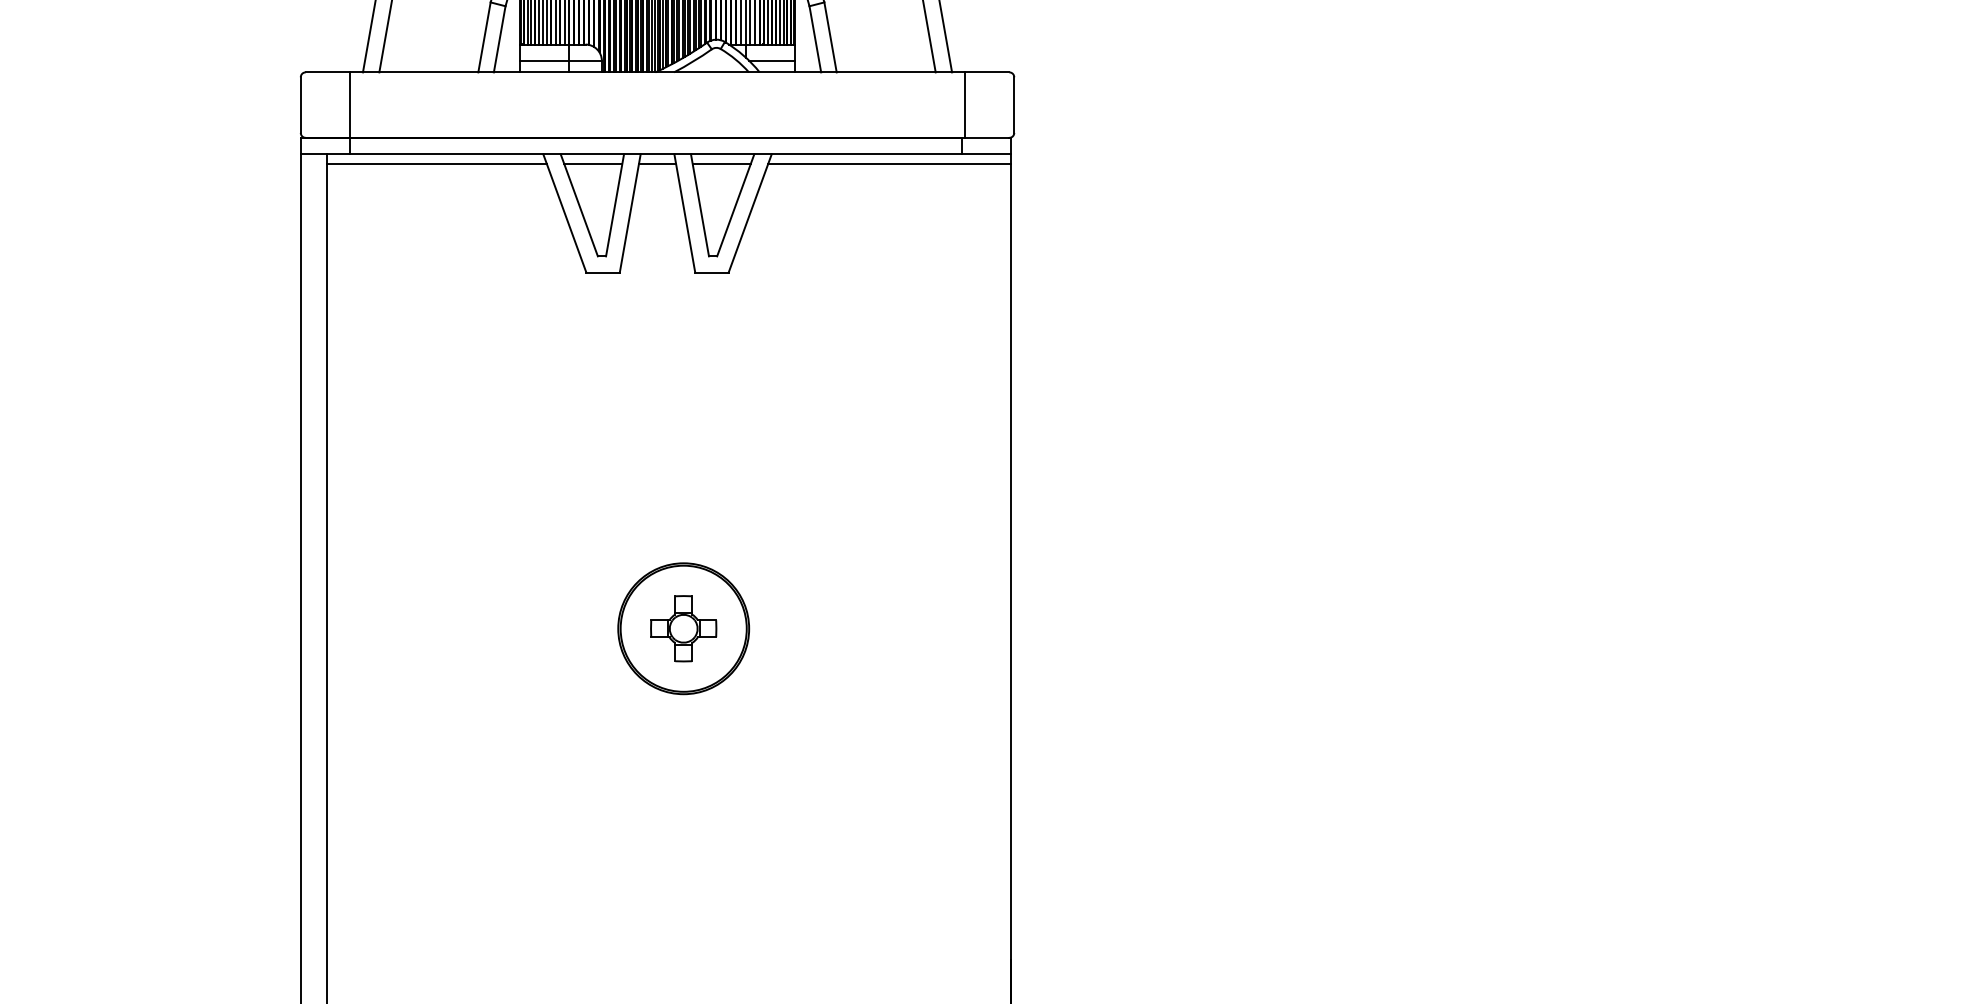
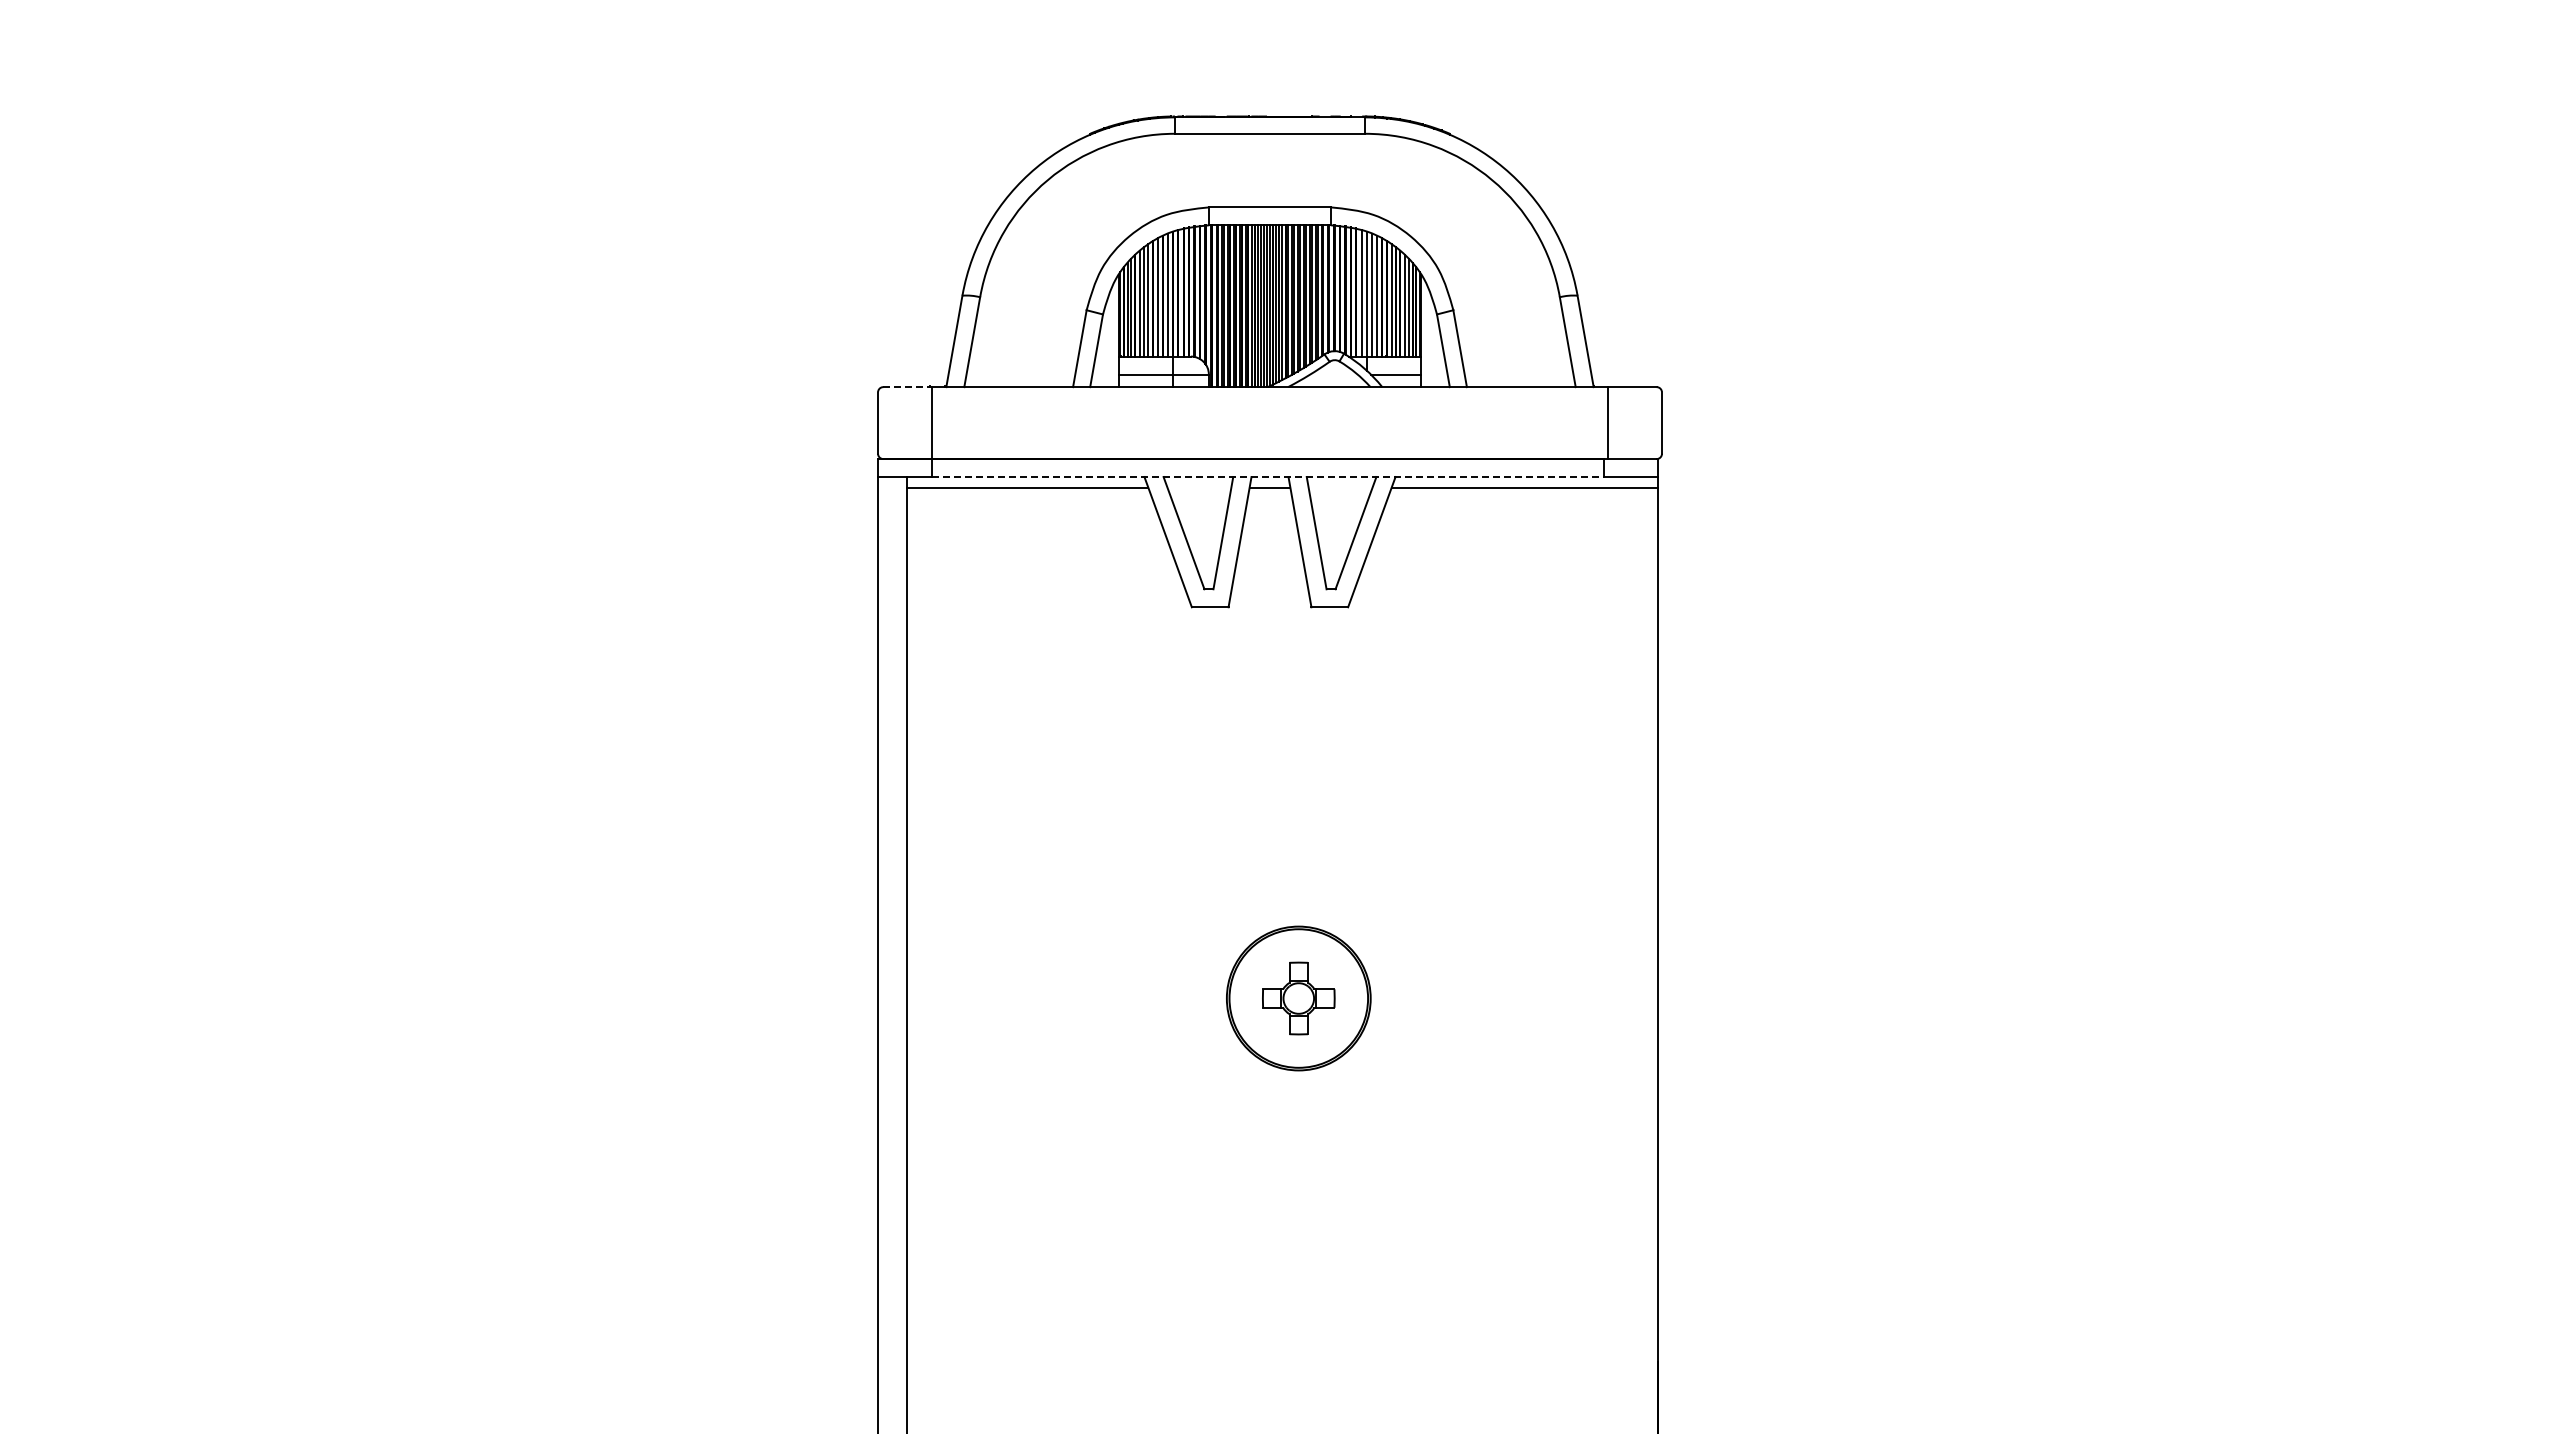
line: (328, 72) -> (908, 387), solid -> dashed
line: (656, 154) -> (1268, 477), solid -> dashed
line: (593, 163) -> (1199, 487), removed
line: (721, 163) -> (1340, 487), removed

